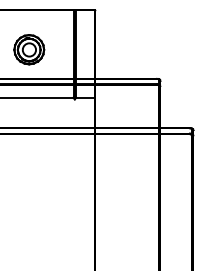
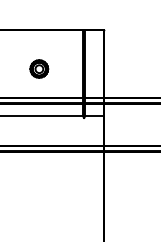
part: (29, 49) -> (39, 68), size x0.6

